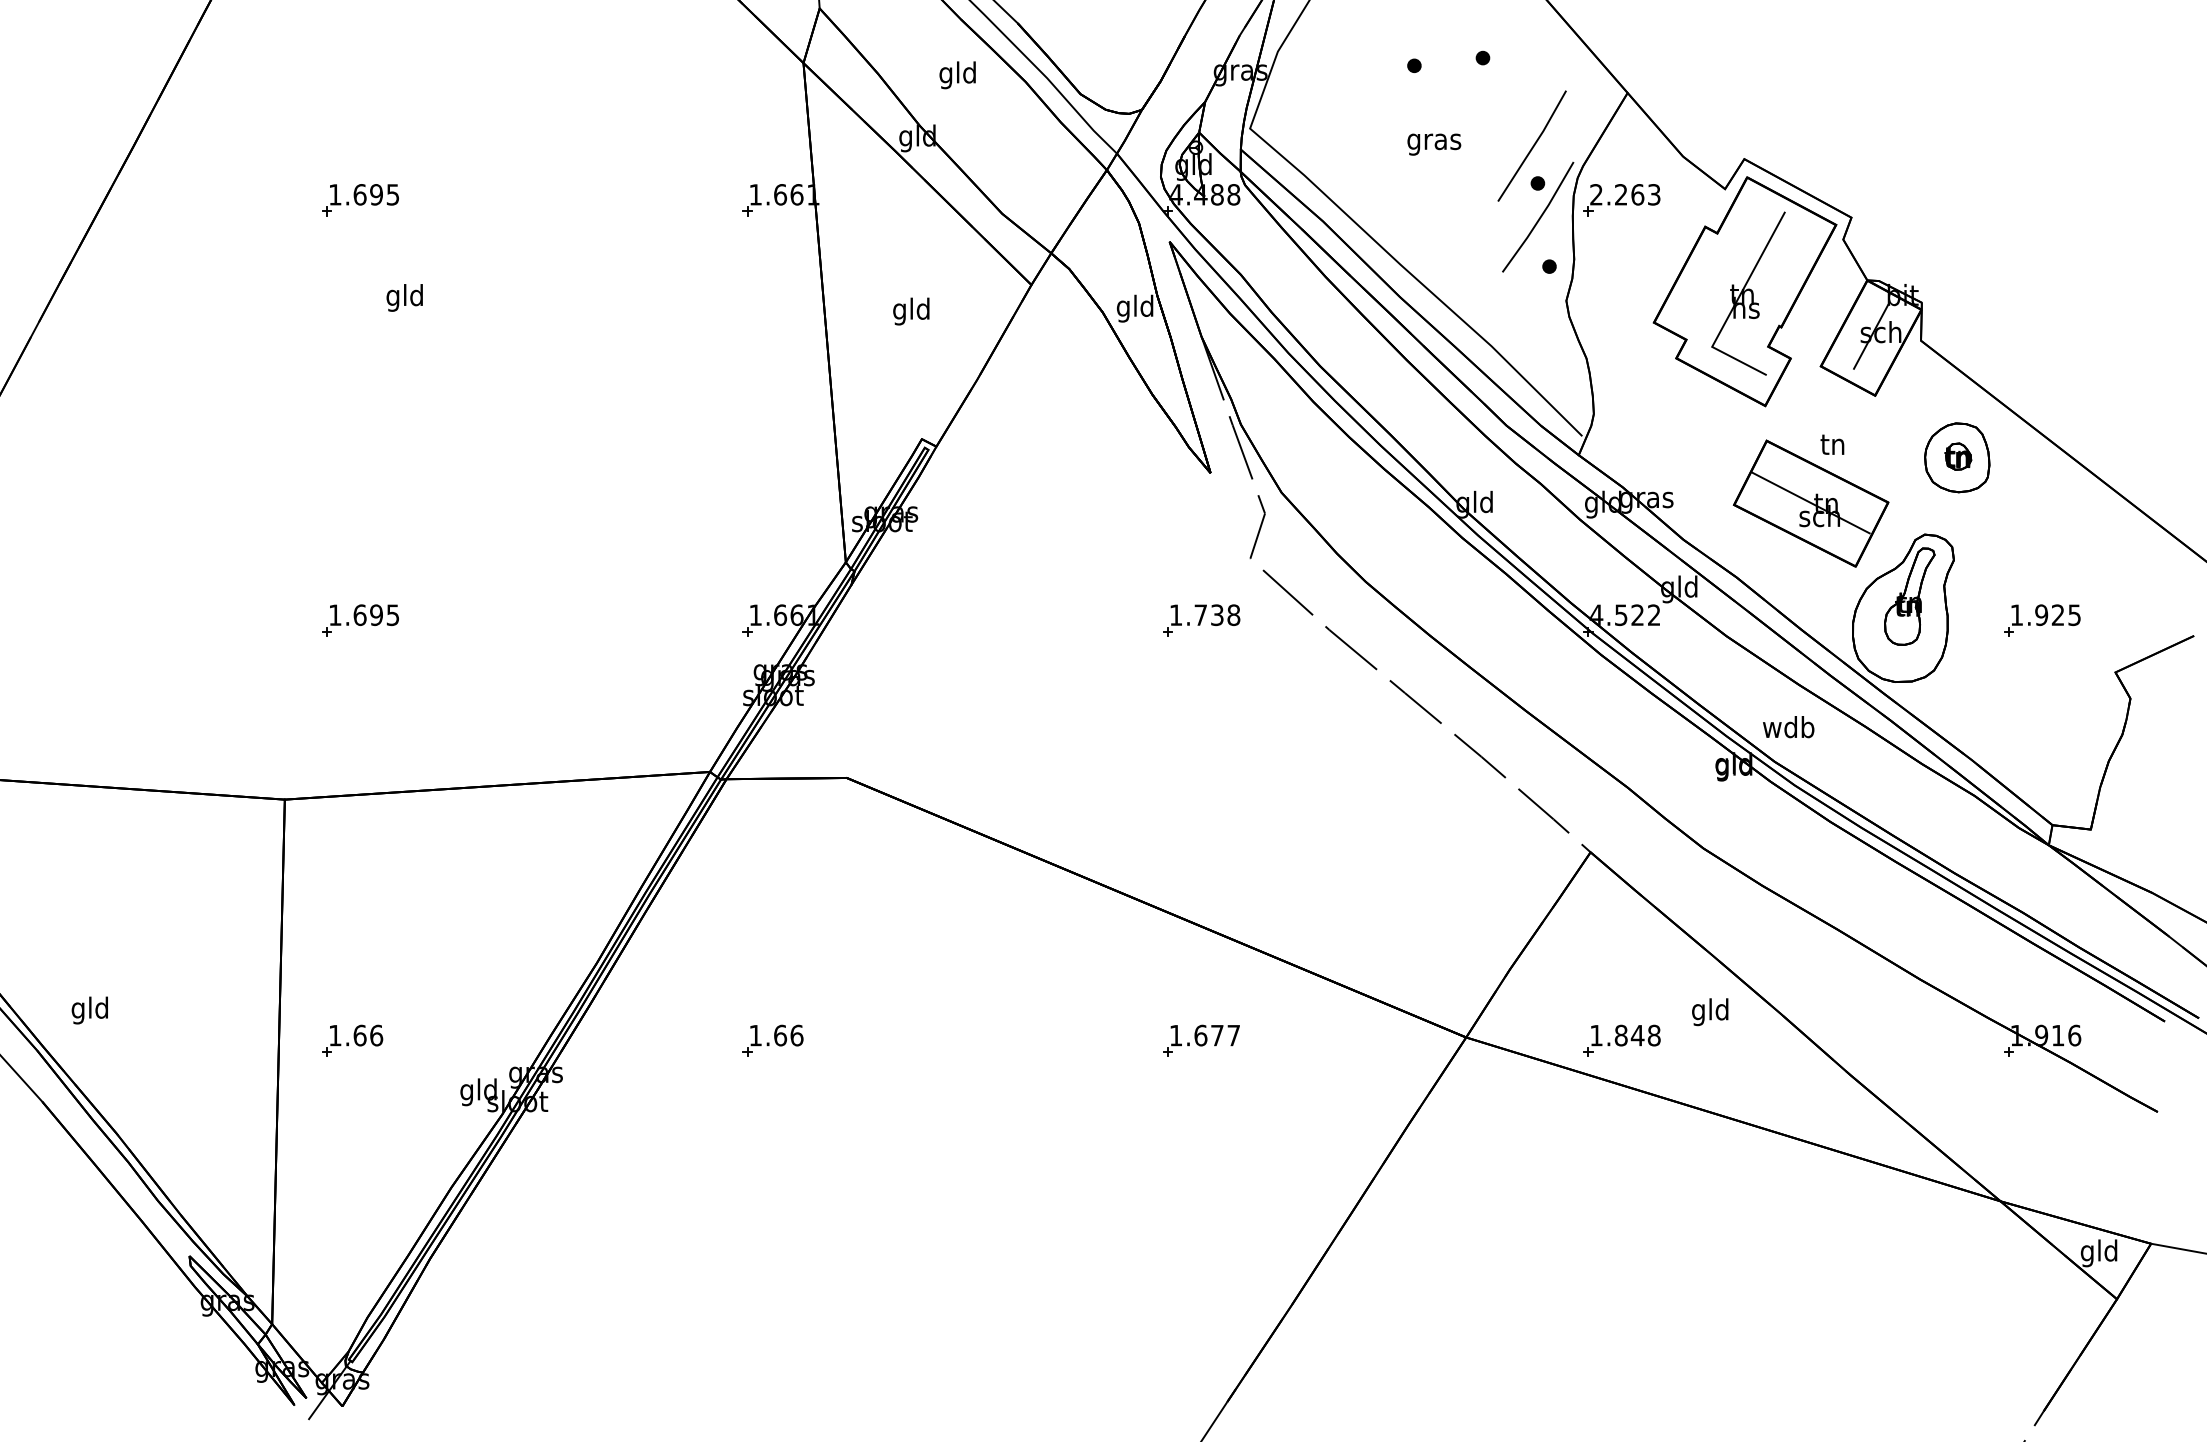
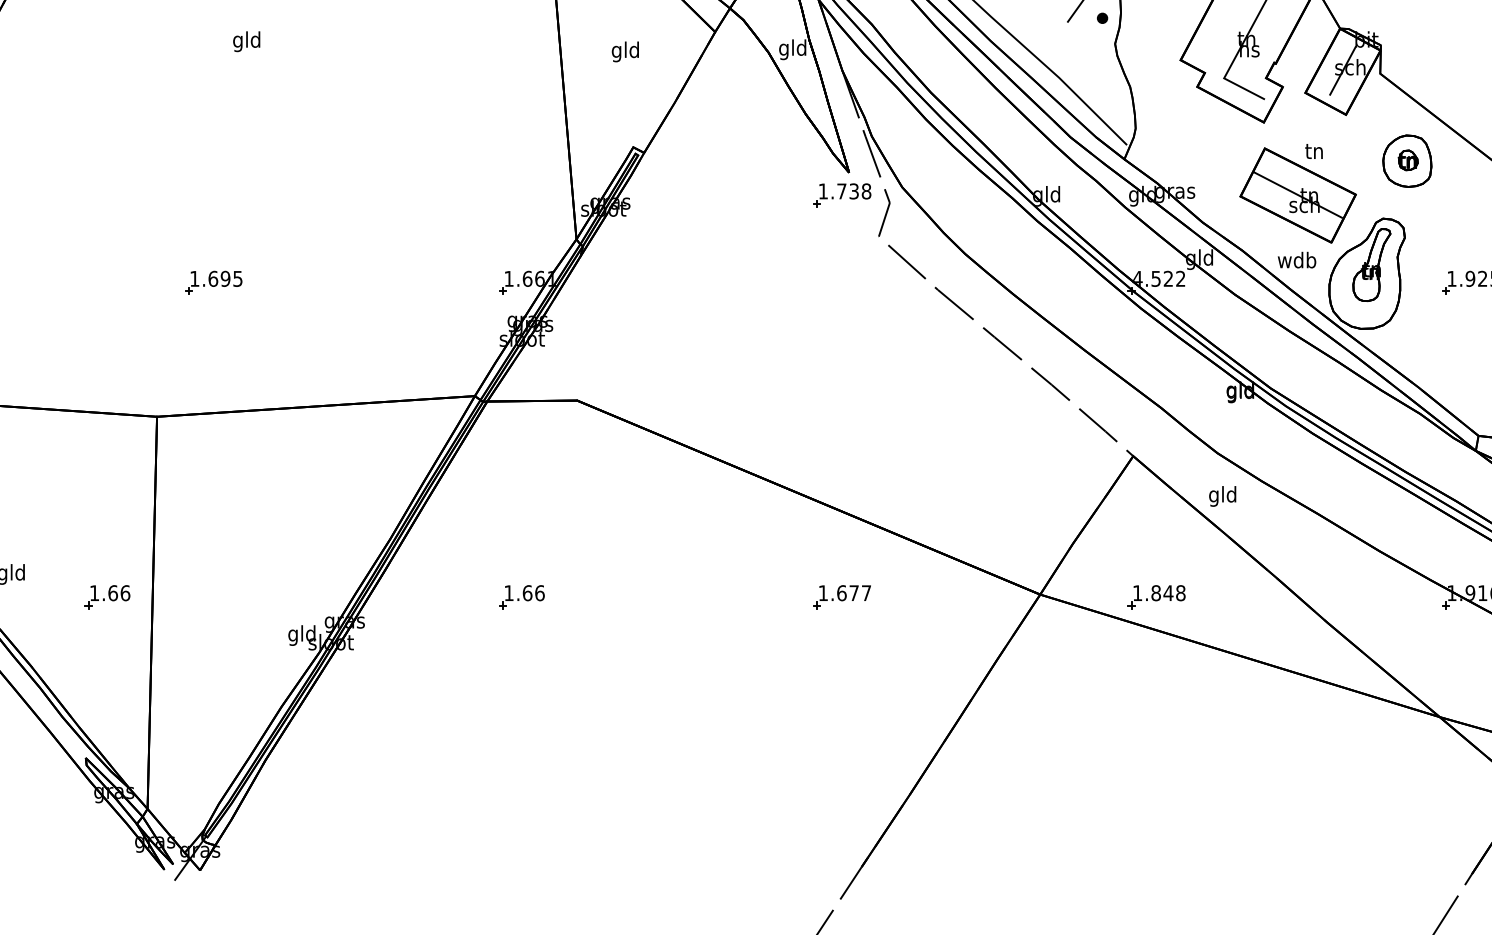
part: (1201, 620) -> (842, 195), moved
text: (1788, 727) -> (1296, 260), moved
text: (1710, 1012) -> (1222, 496), moved
part: (352, 1040) -> (107, 596), moved

